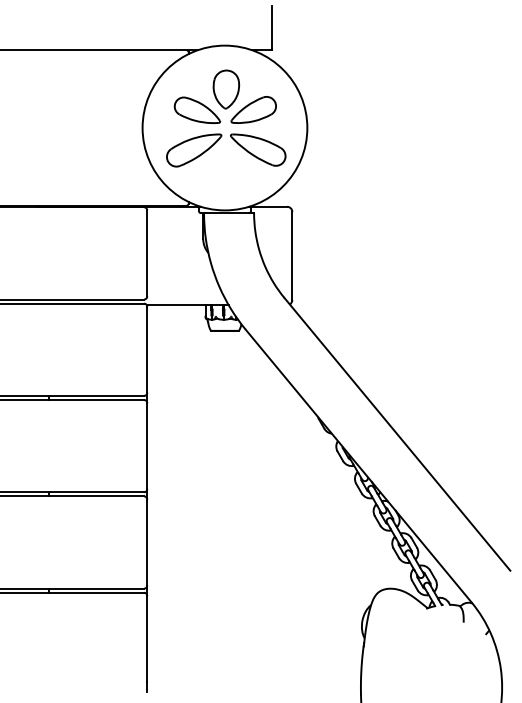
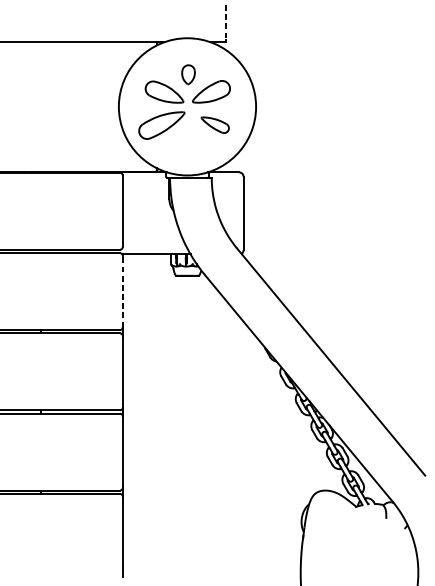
line: (271, 27) -> (226, 23), solid -> dashed
part: (225, 89) -> (187, 74), size x0.6
part: (258, 149) -> (215, 124), size x0.6
line: (147, 349) -> (122, 291), solid -> dashed

